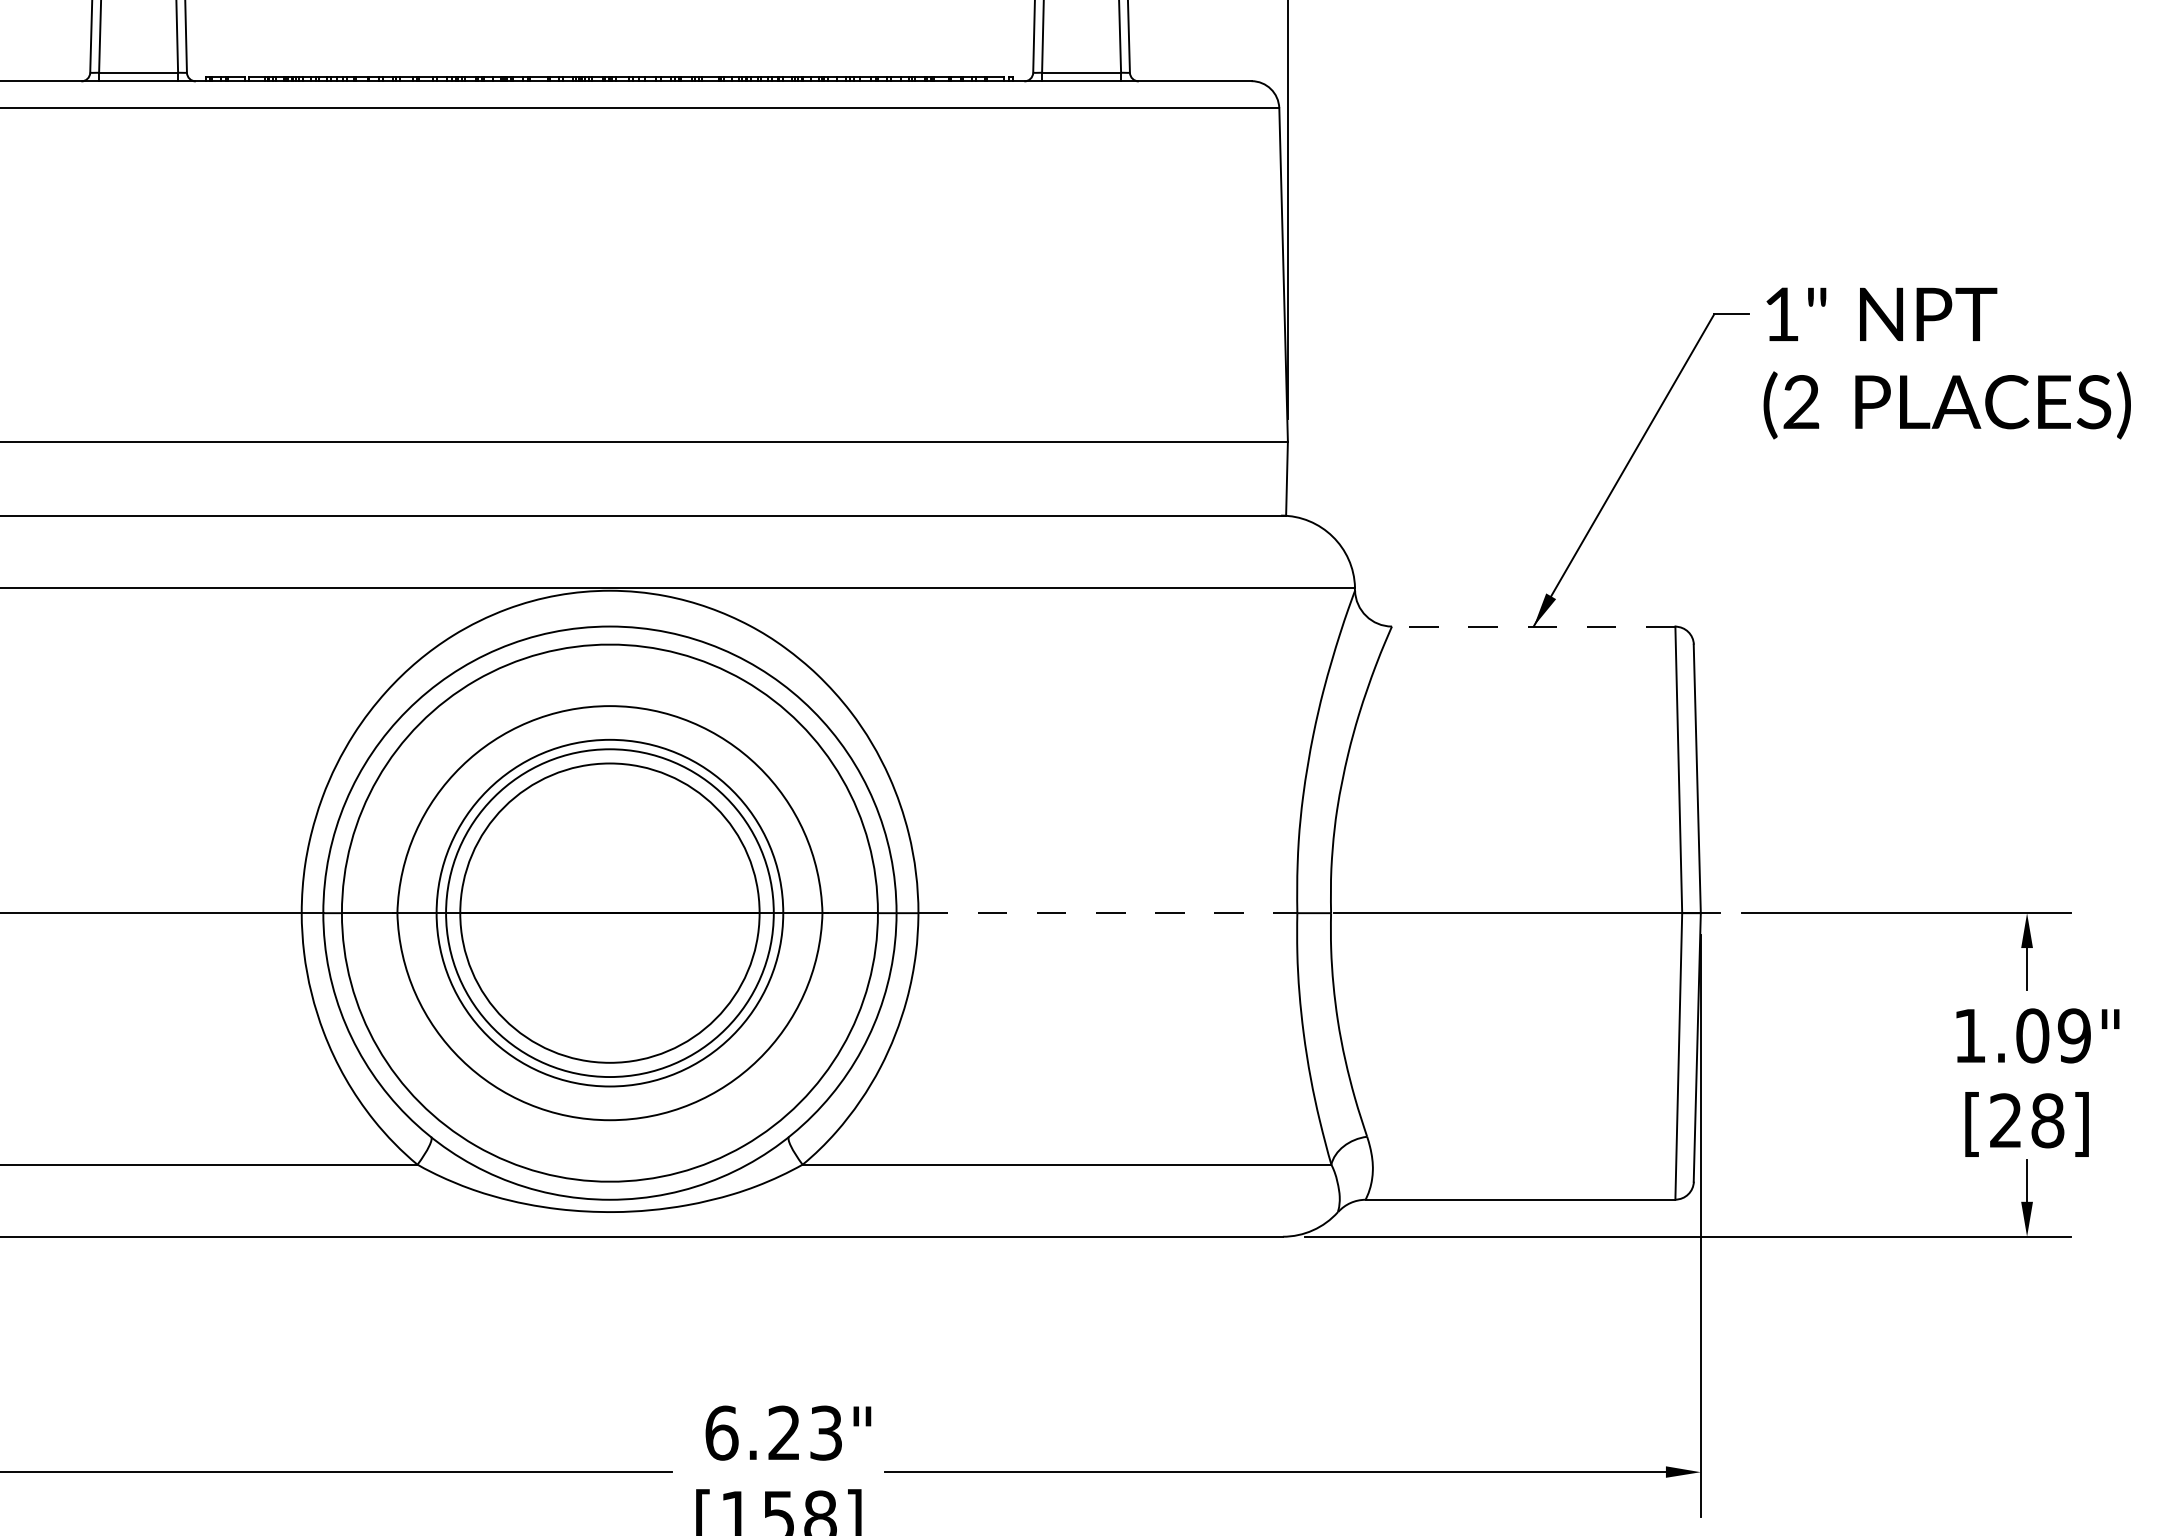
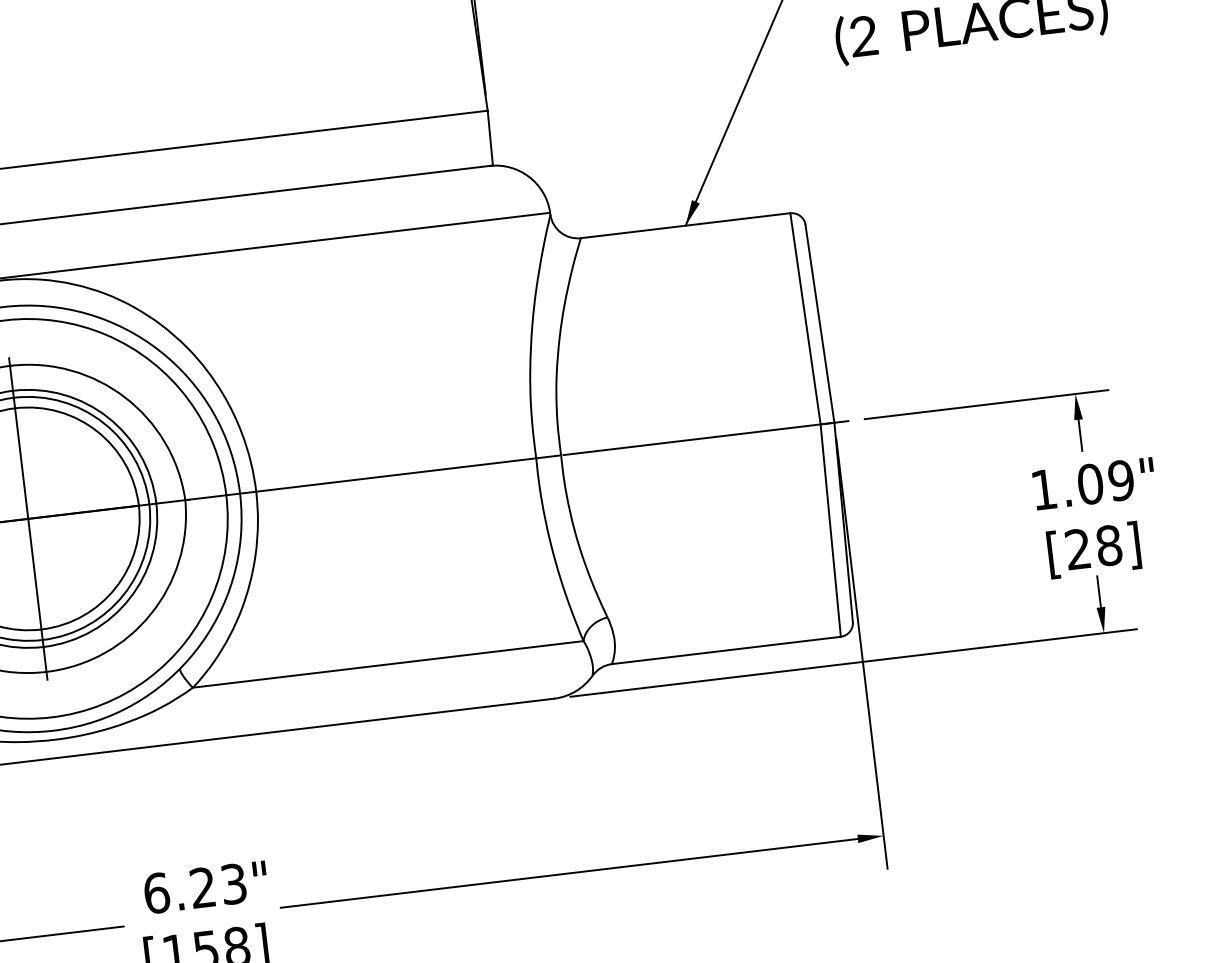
line: (1533, 626) -> (685, 225), dashed -> solid
line: (609, 912) -> (27, 518), added
line: (1108, 913) -> (396, 475), dashed -> solid

